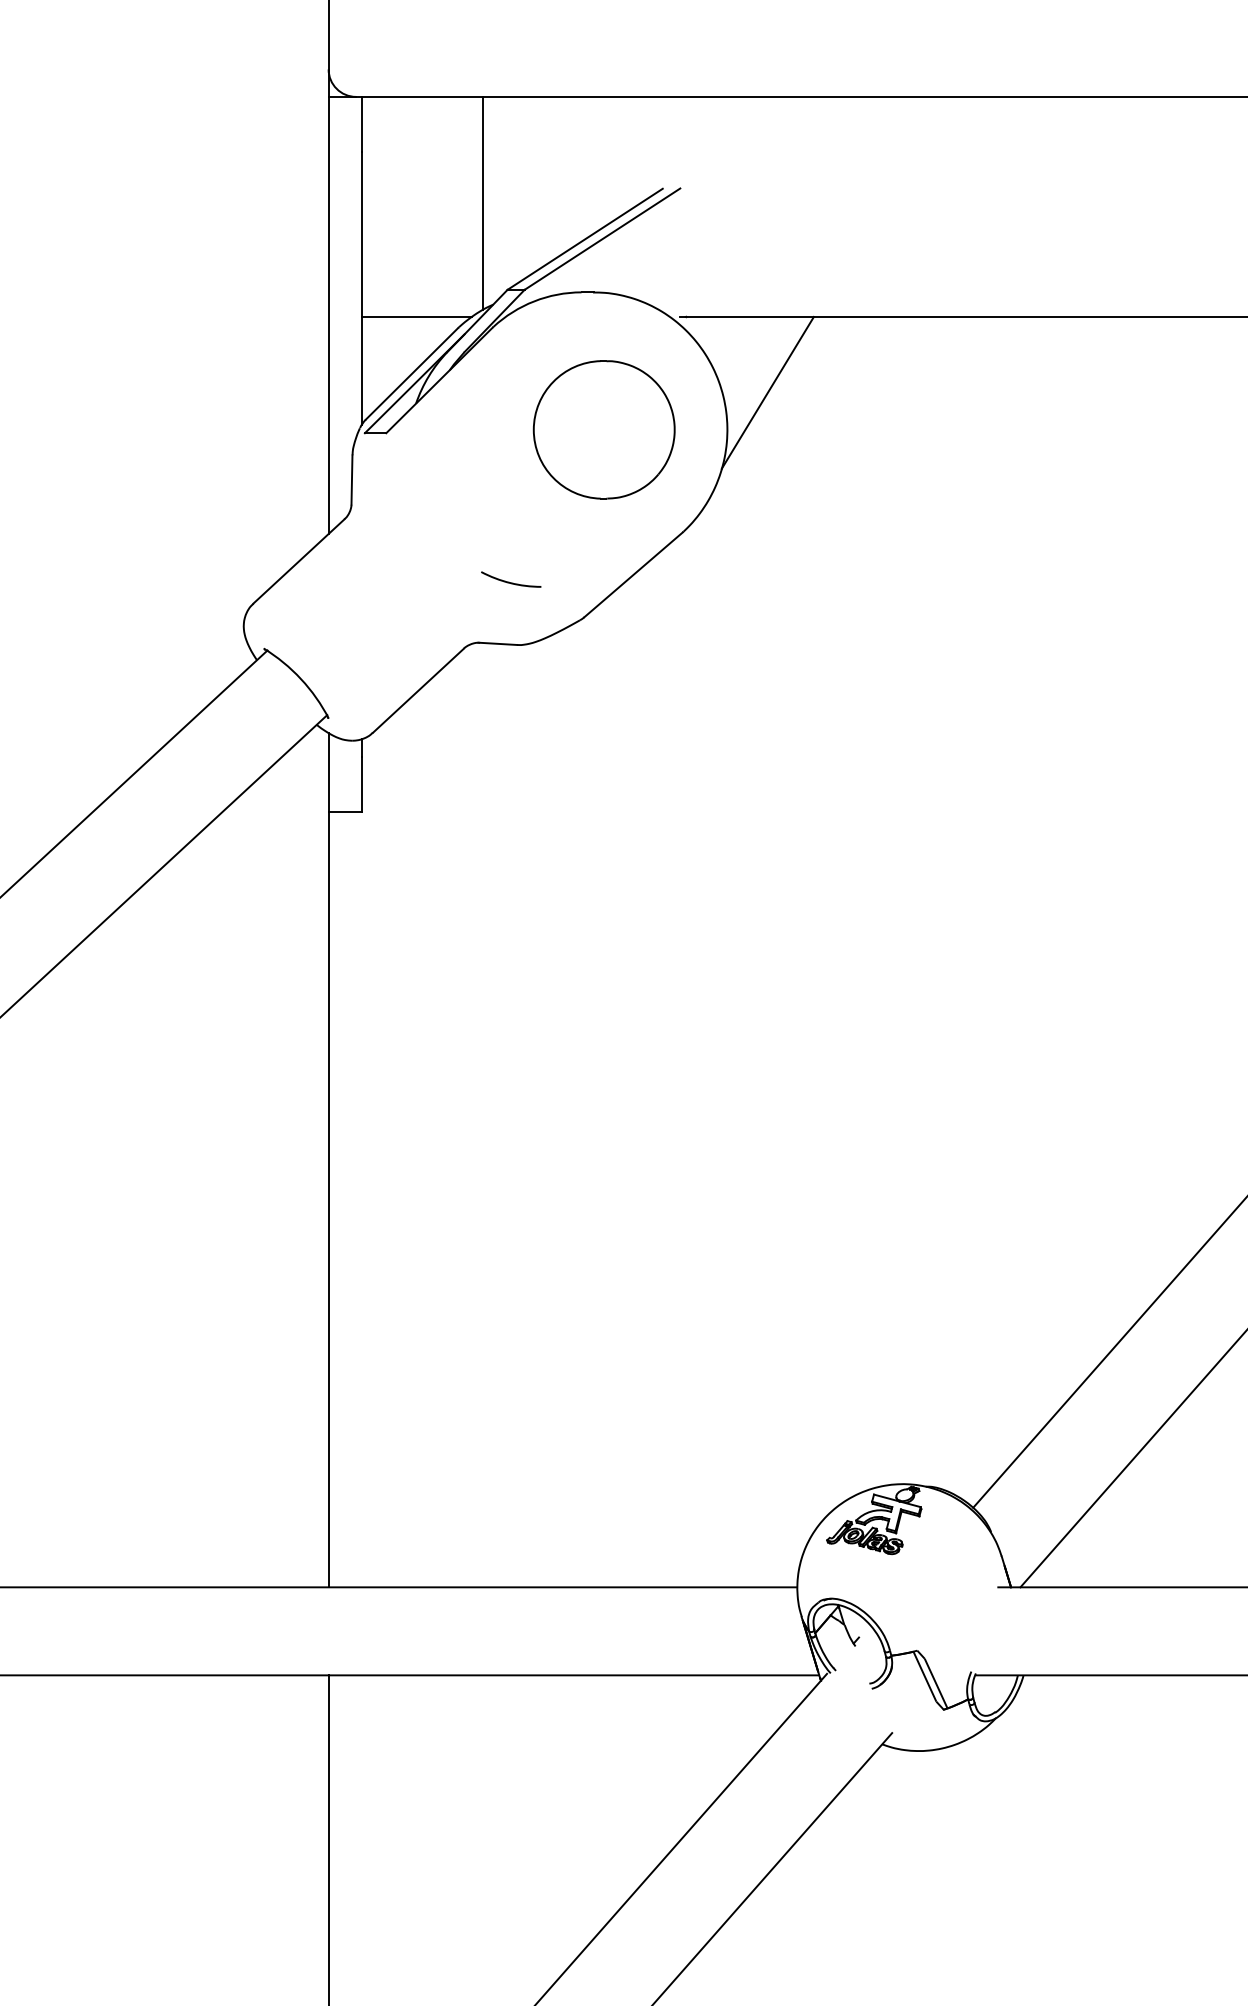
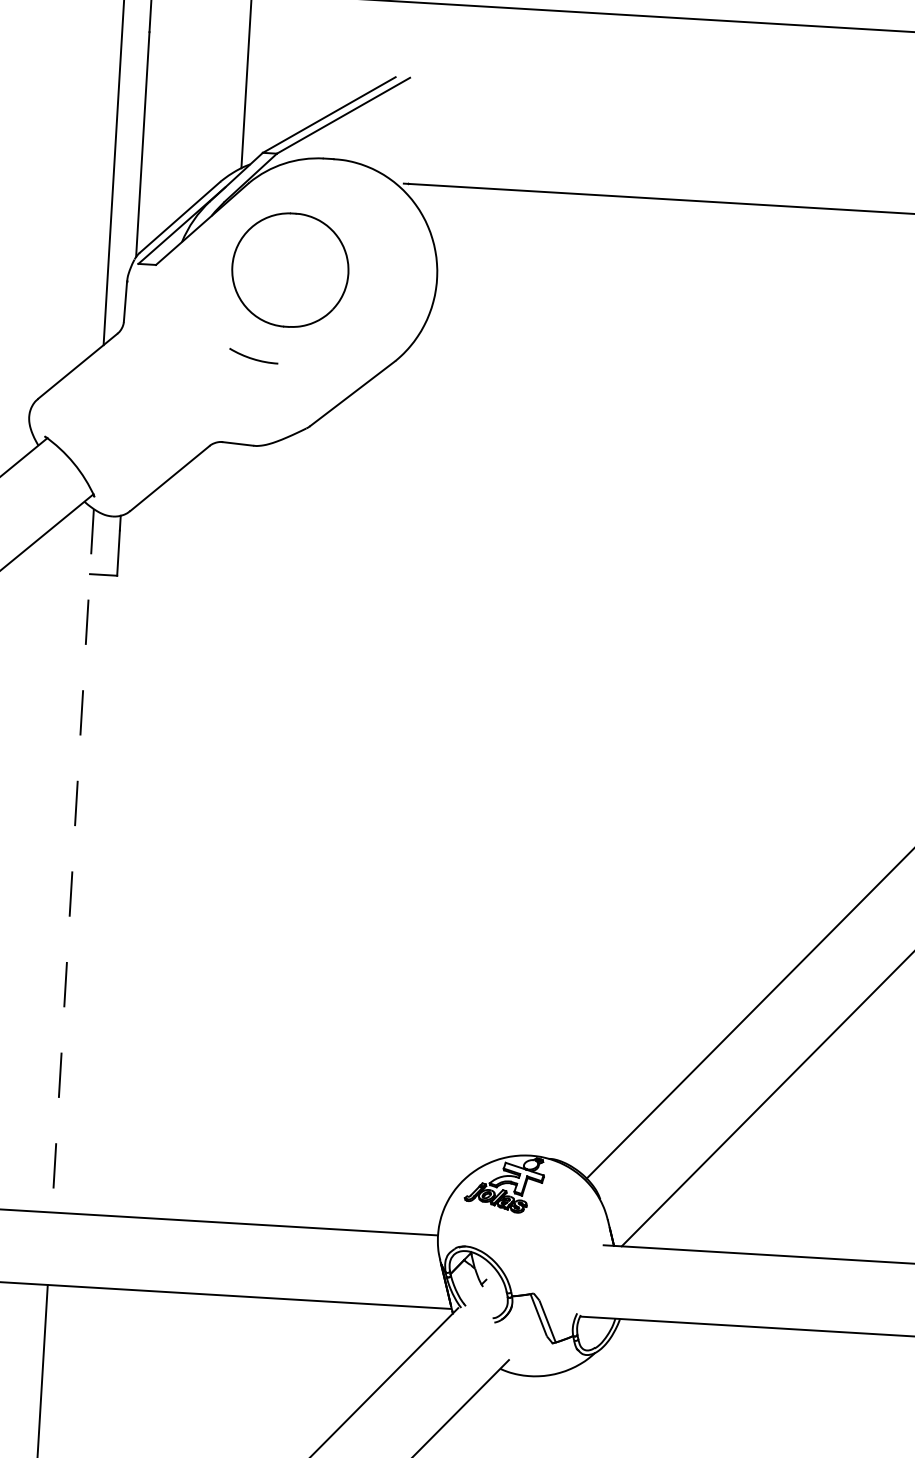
line: (416, 316) -> (186, 170), removed
line: (767, 392) -> (471, 250), removed
part: (603, 429) -> (289, 269), moved
arc: (509, 581) -> (252, 357), moved
line: (328, 1160) -> (72, 861), solid -> dashed

